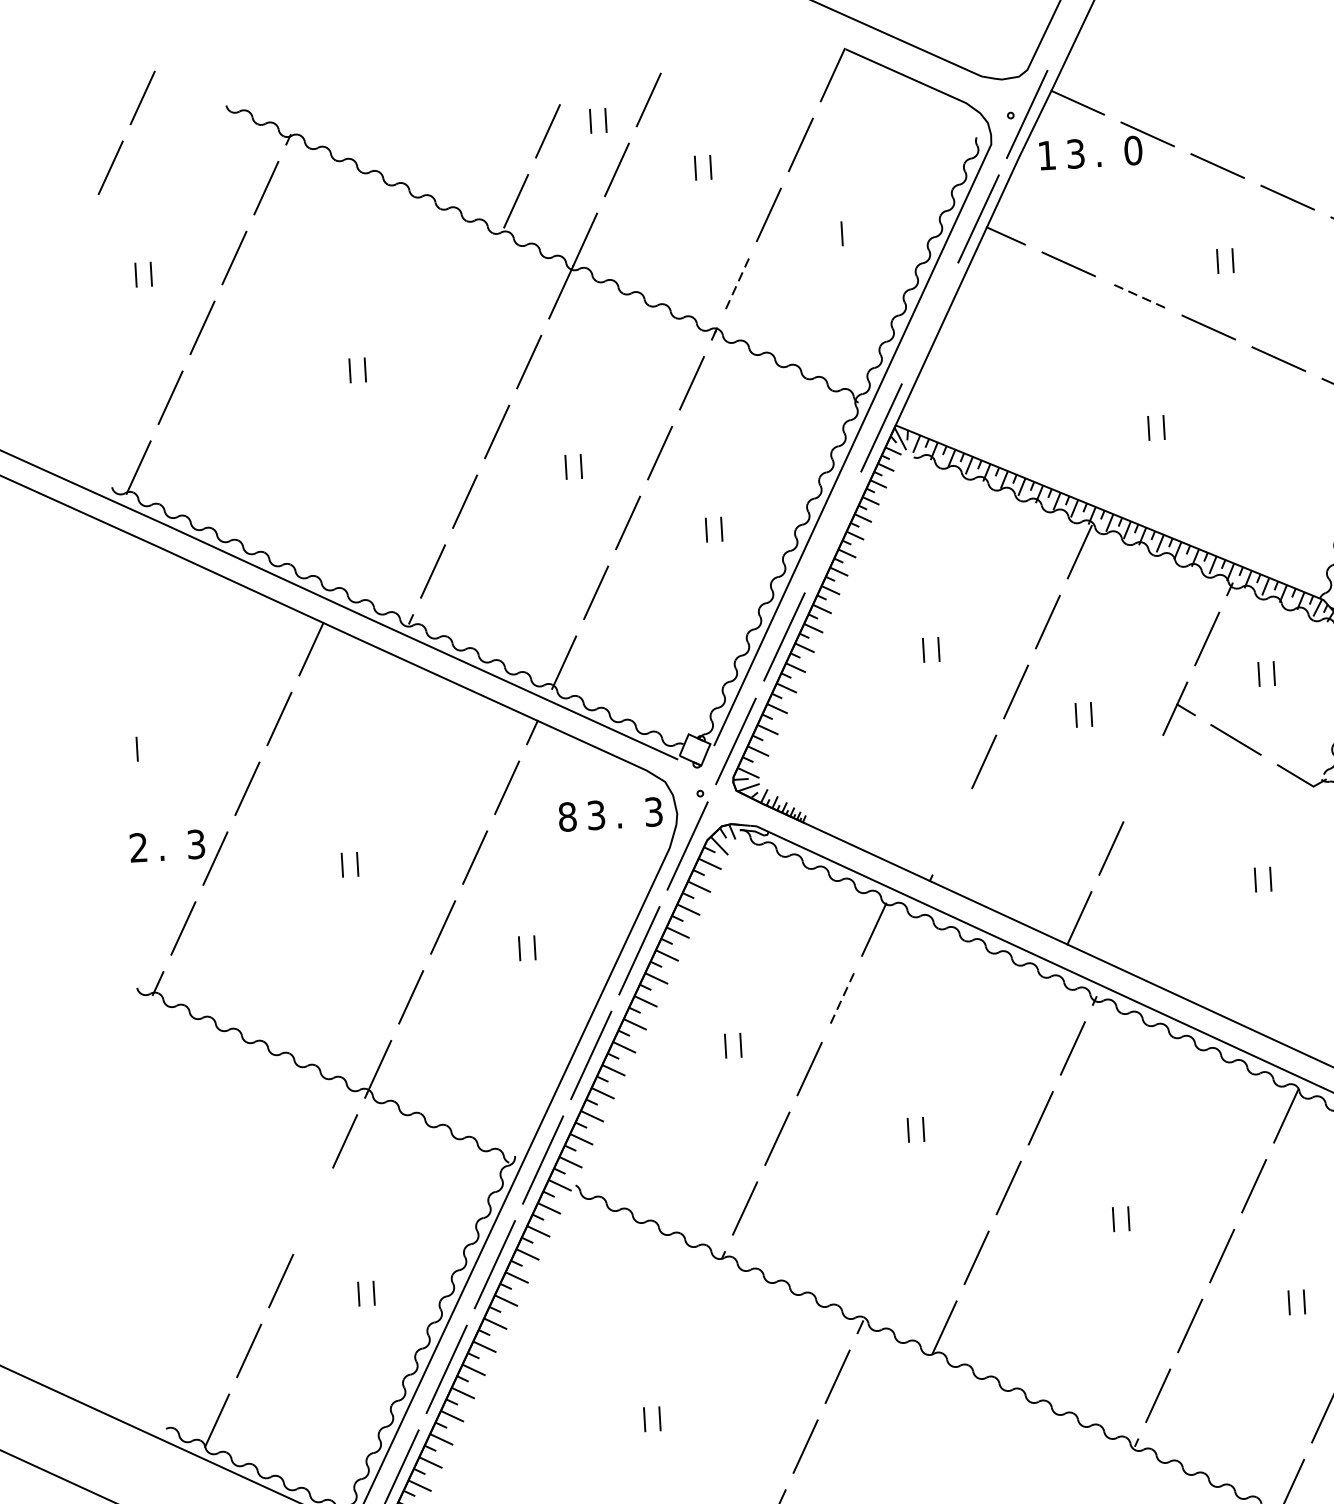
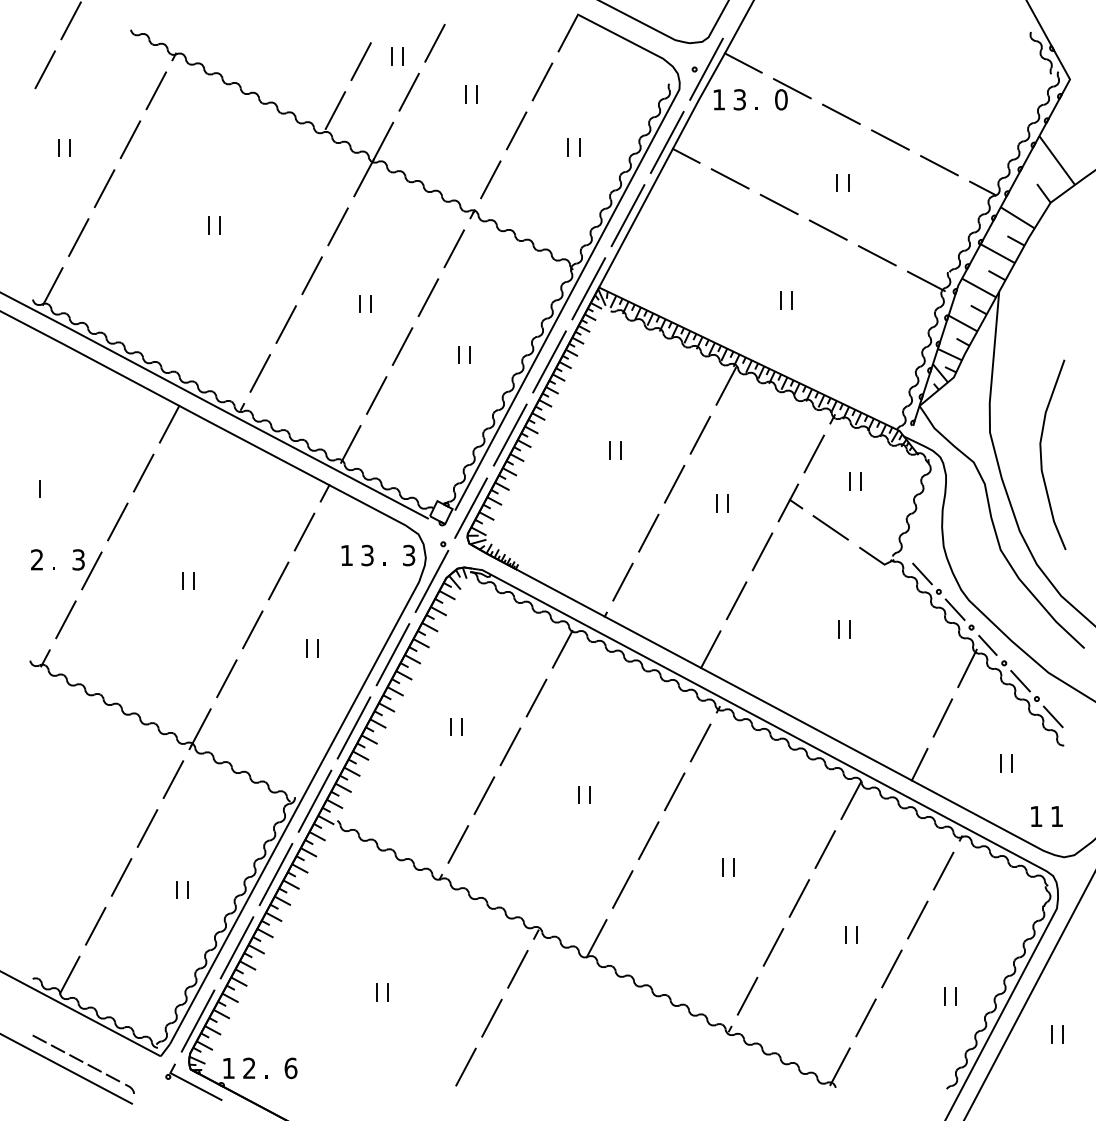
line: (857, 232) -> (579, 147), added
line: (736, 284) -> (490, 179), dashed -> solid
line: (1139, 295) -> (779, 204), dashed -> solid
line: (929, 323) -> (627, 215), added
line: (832, 531) -> (549, 361), added
line: (1143, 778) -> (762, 551), added
text: (567, 816) -> (346, 555), 8 -> 1
line: (951, 830) -> (622, 581), added
line: (841, 999) -> (536, 698), dashed -> solid
line: (313, 1211) -> (147, 828), added

